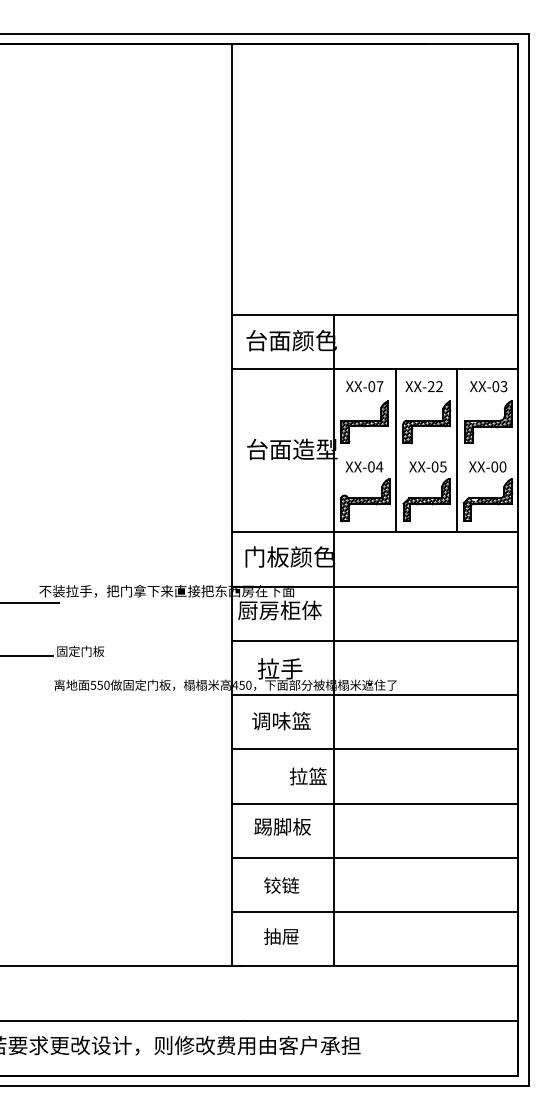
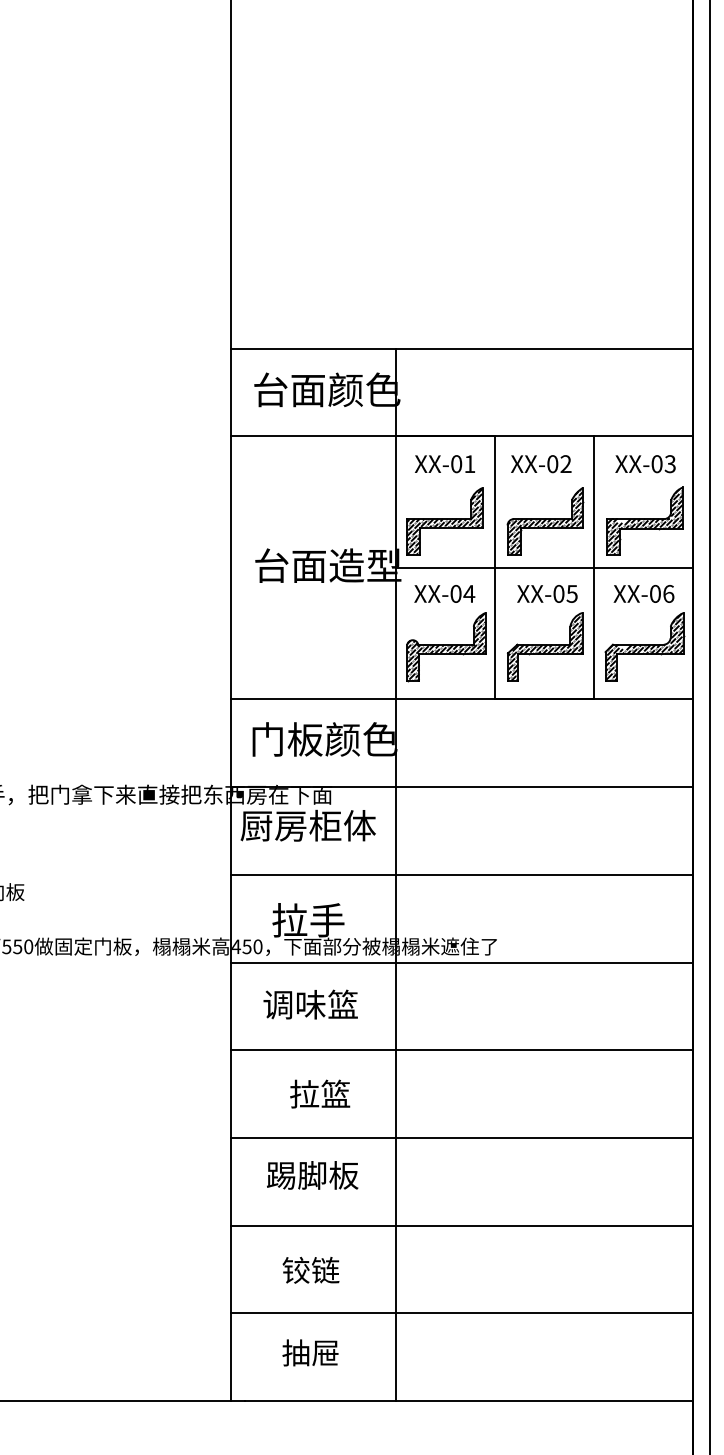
text: (379, 386) -> (469, 463), XX-07 -> XX-01
text: (430, 386) -> (551, 463), XX-22 -> XX-02
line: (426, 450) -> (545, 567), added
text: (502, 466) -> (667, 593), XX-00 -> XX-06
text: (307, 776) -> (318, 1094), moved

